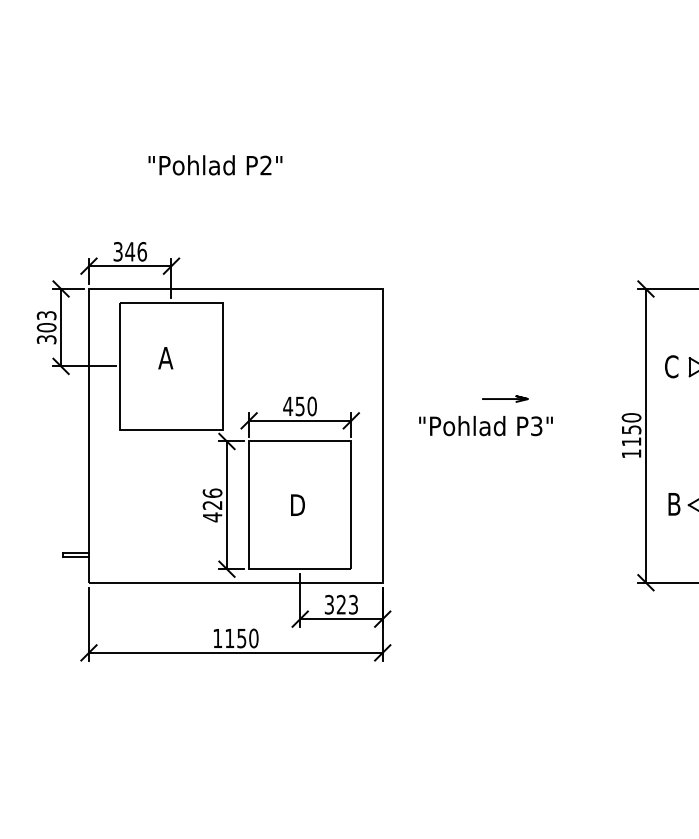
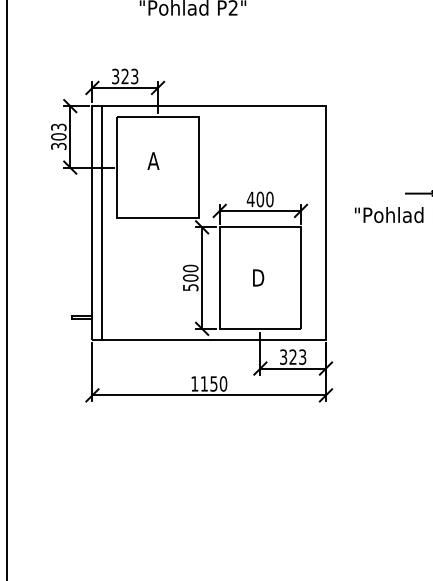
text: (135, 251) -> (129, 76), 346 -> 323
text: (299, 406) -> (259, 199), 450 -> 400
line: (100, 435) -> (101, 222), added
text: (212, 505) -> (190, 278), 426 -> 500

